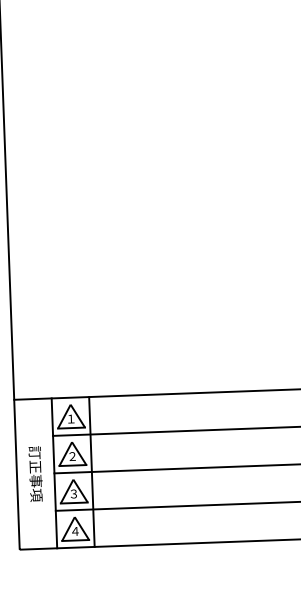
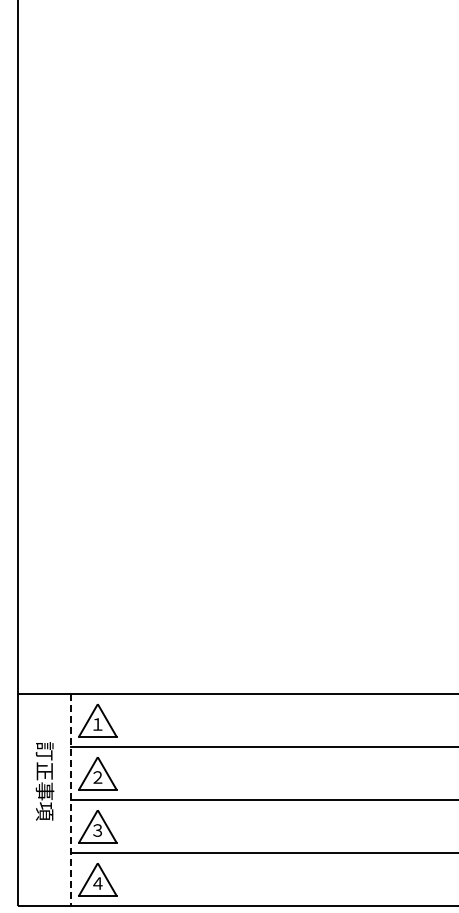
line: (92, 472) -> (124, 800), removed
line: (54, 473) -> (71, 800), solid -> dashed
text: (35, 474) -> (44, 781), moved

